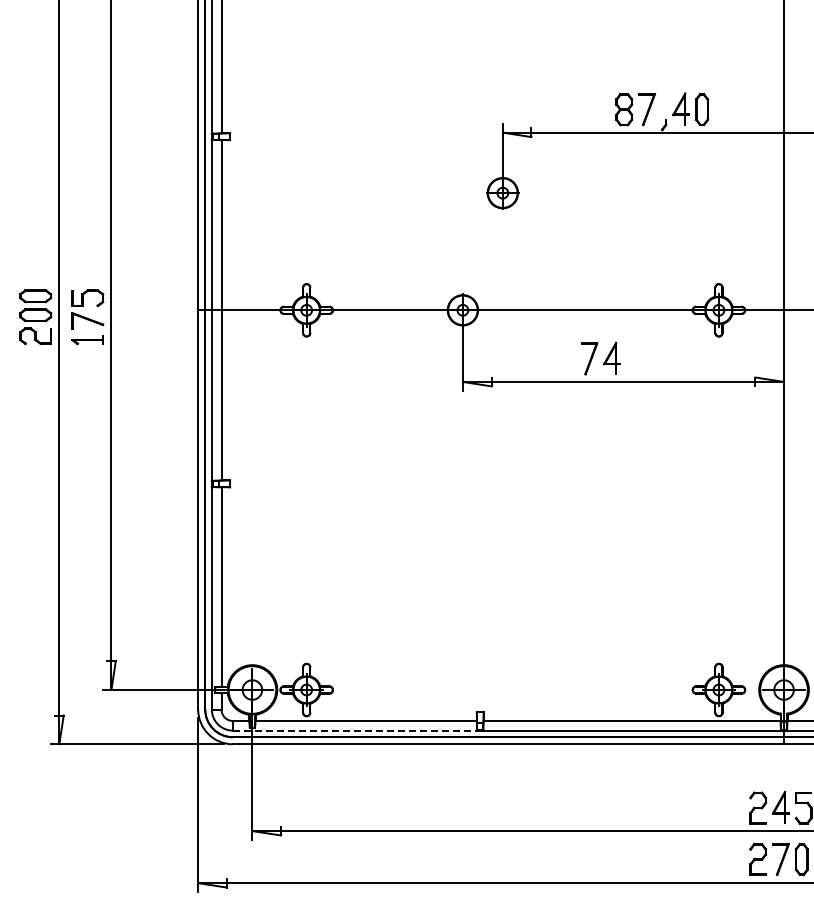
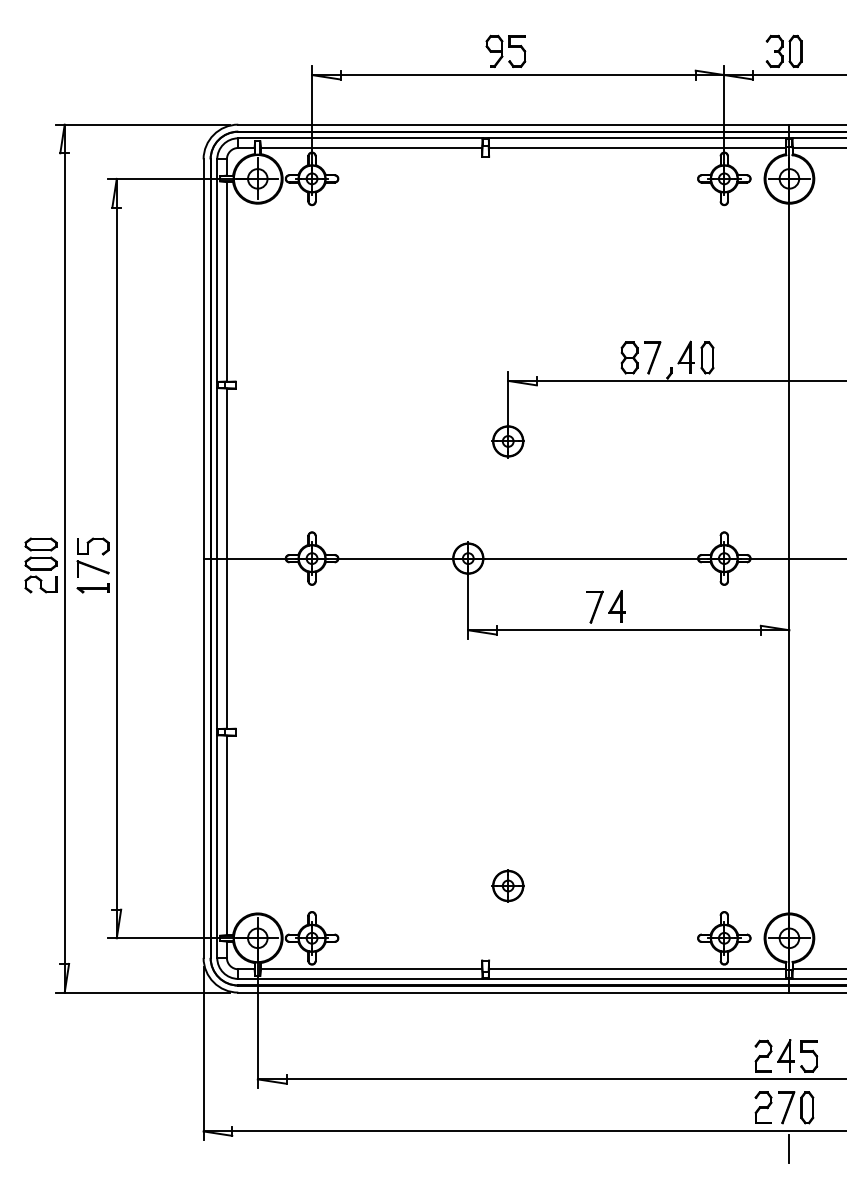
part: (502, 637) -> (507, 885), added
line: (355, 730) -> (360, 978), dashed -> solid
line: (784, 901) -> (789, 1149), added

